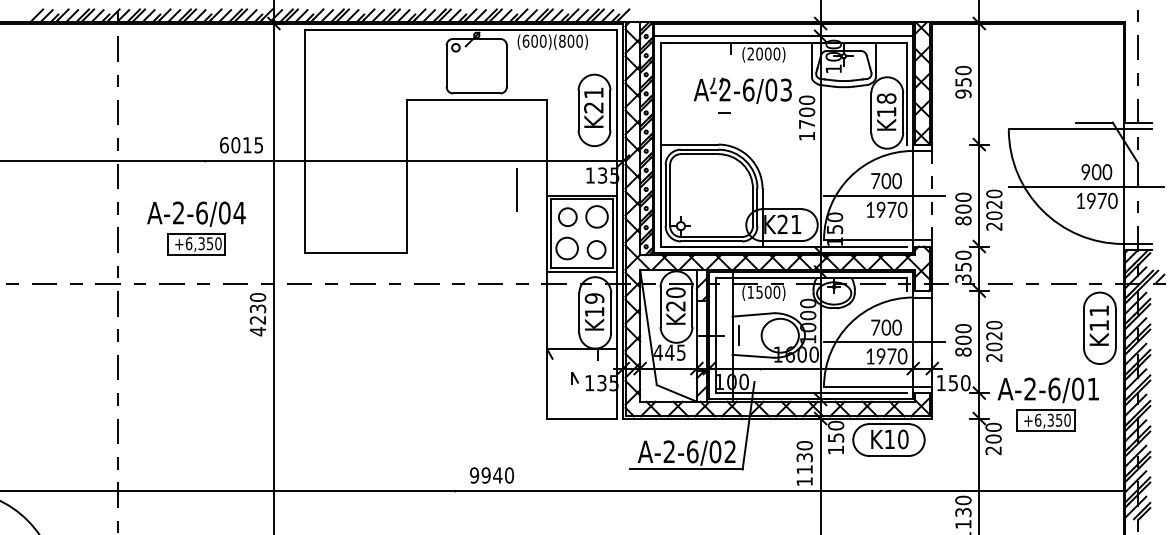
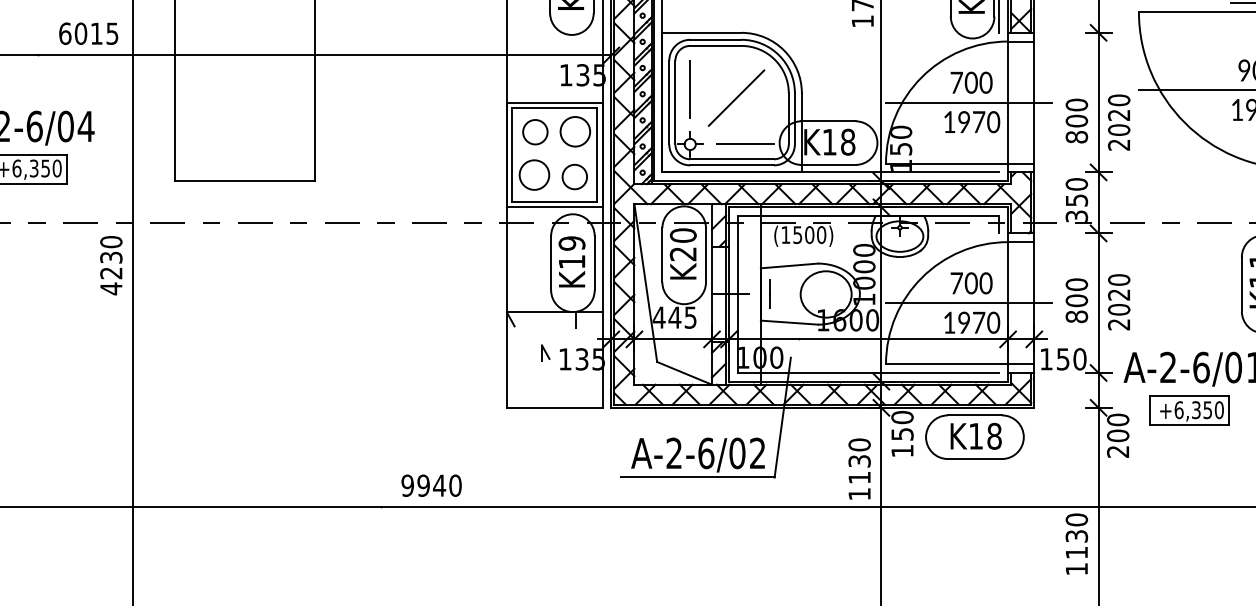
line: (516, 189) -> (689, 88), moved
line: (714, 192) -> (736, 98), added
line: (932, 195) -> (1034, 102), dashed -> solid
text: (789, 224) -> (838, 142), K21 -> K18
line: (721, 226) -> (745, 144), added
text: (903, 439) -> (994, 436), K10 -> K18

